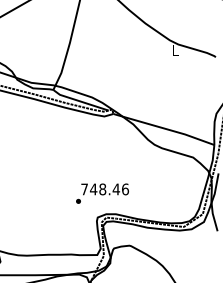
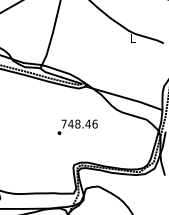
text: (102, 193) -> (77, 127), moved

